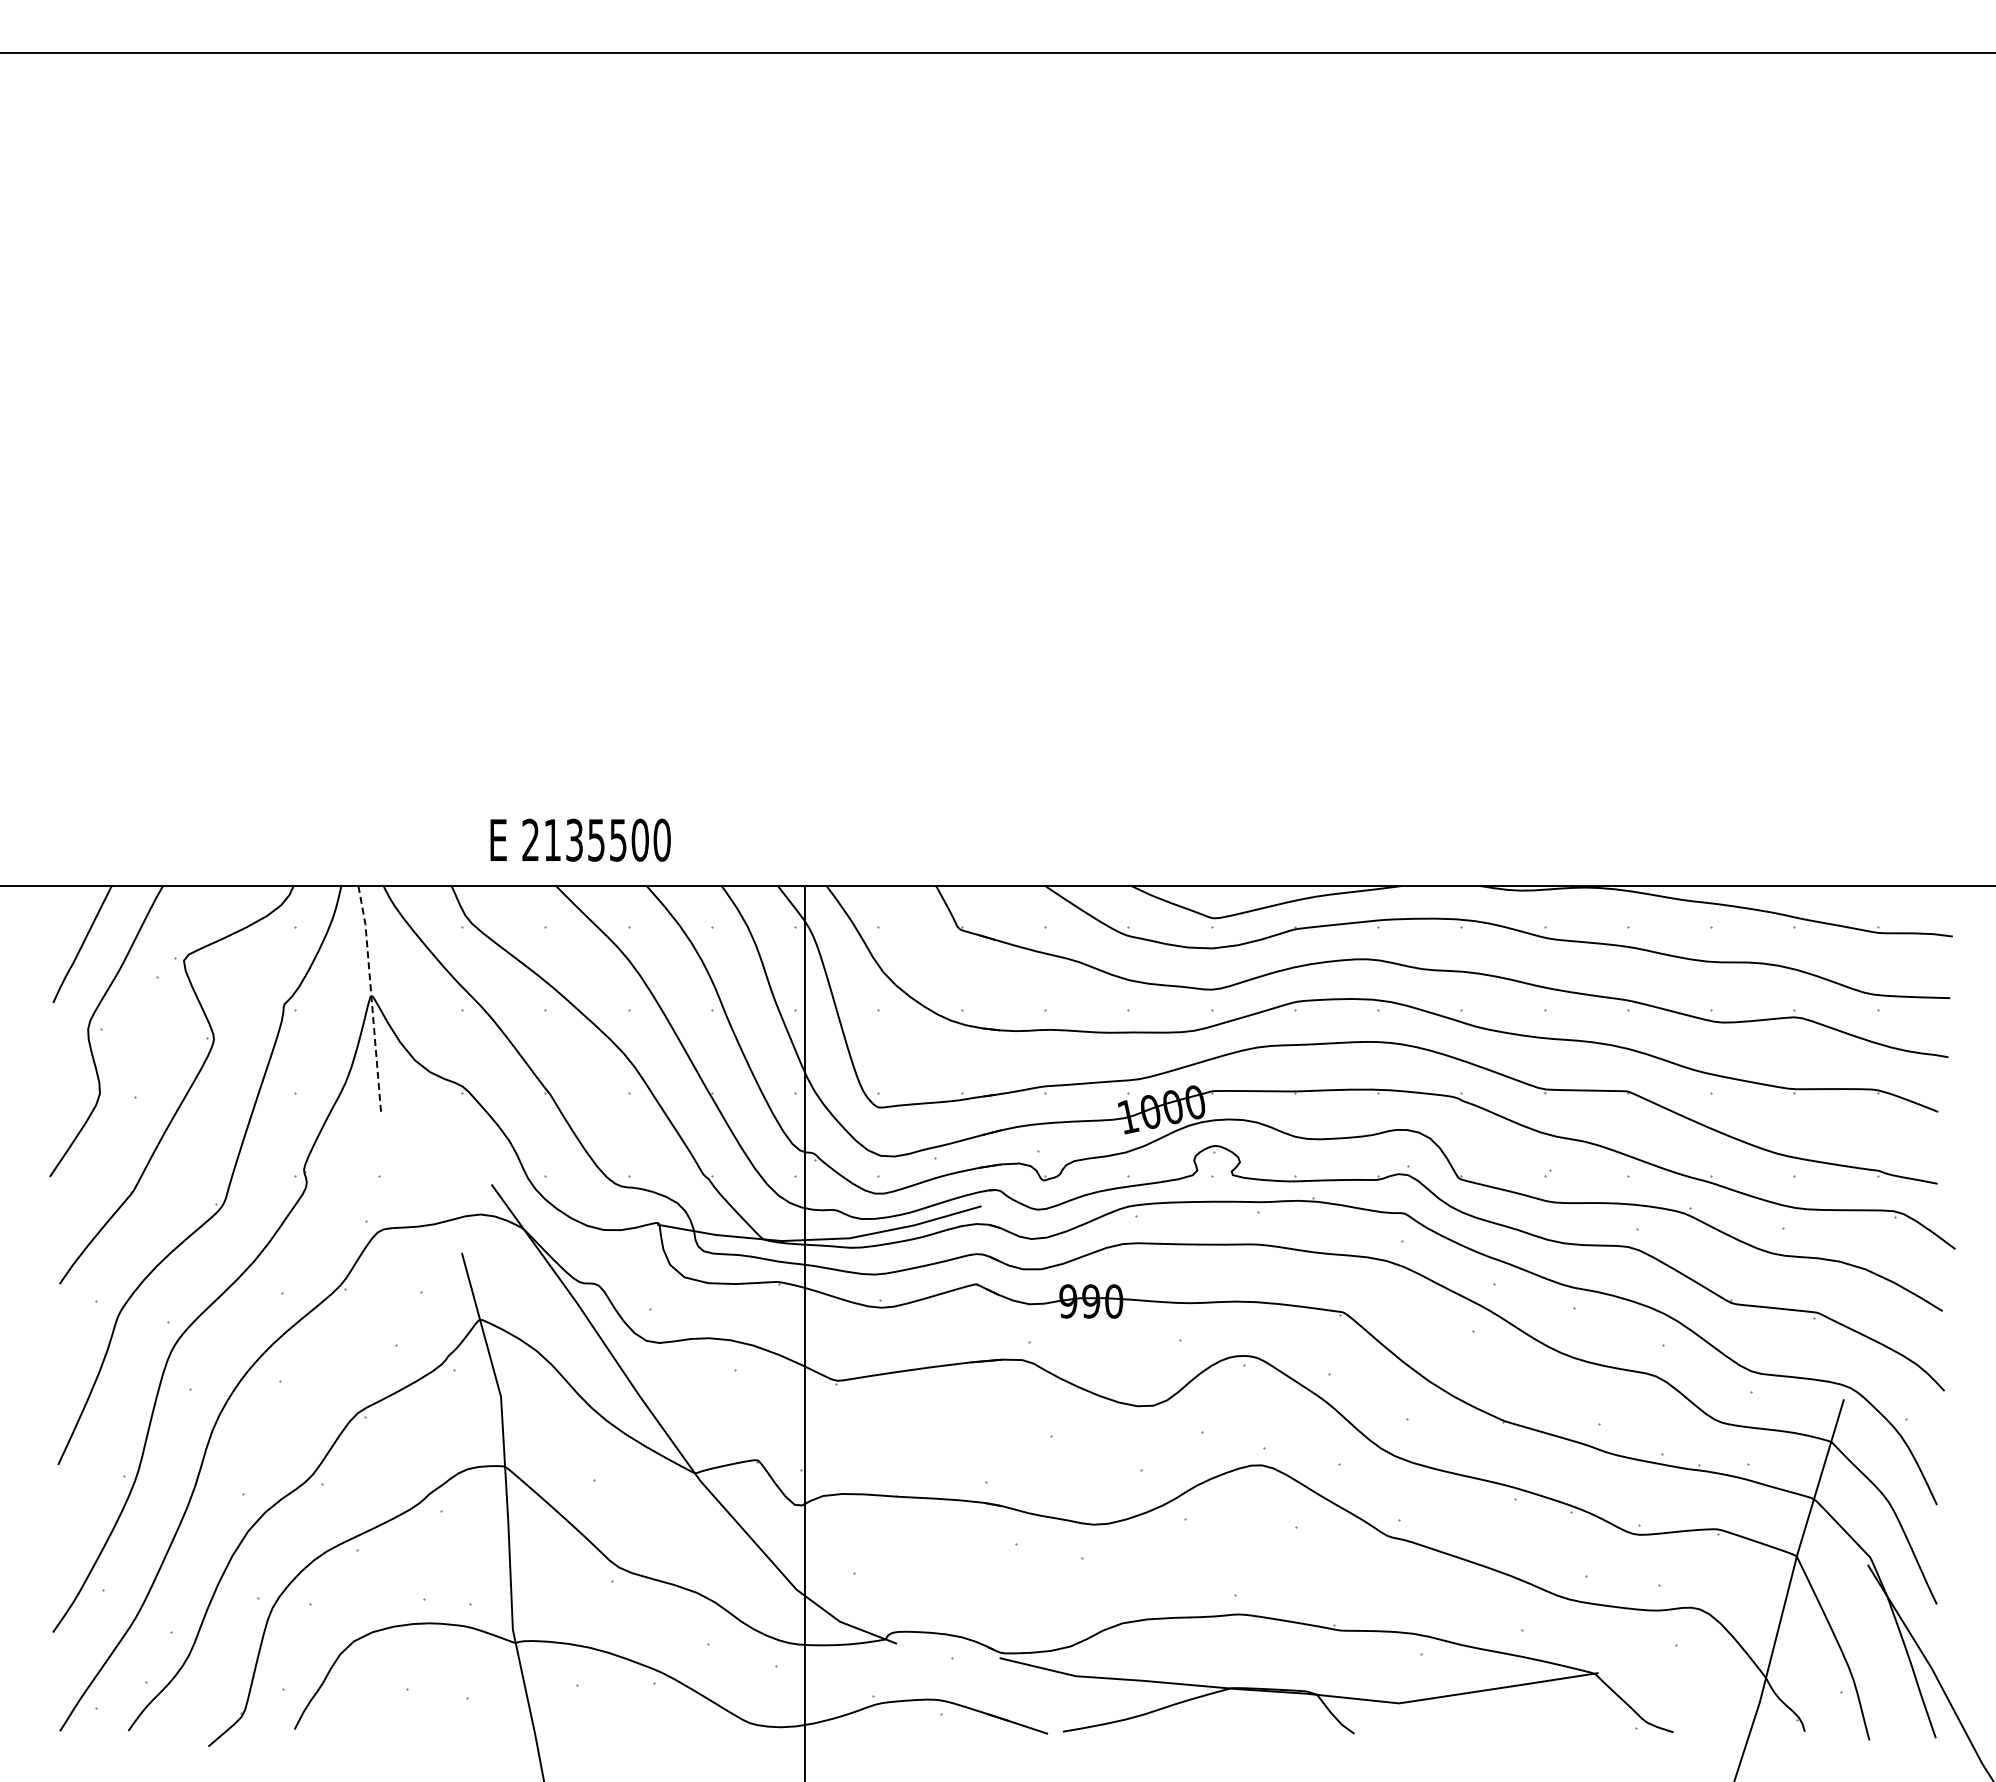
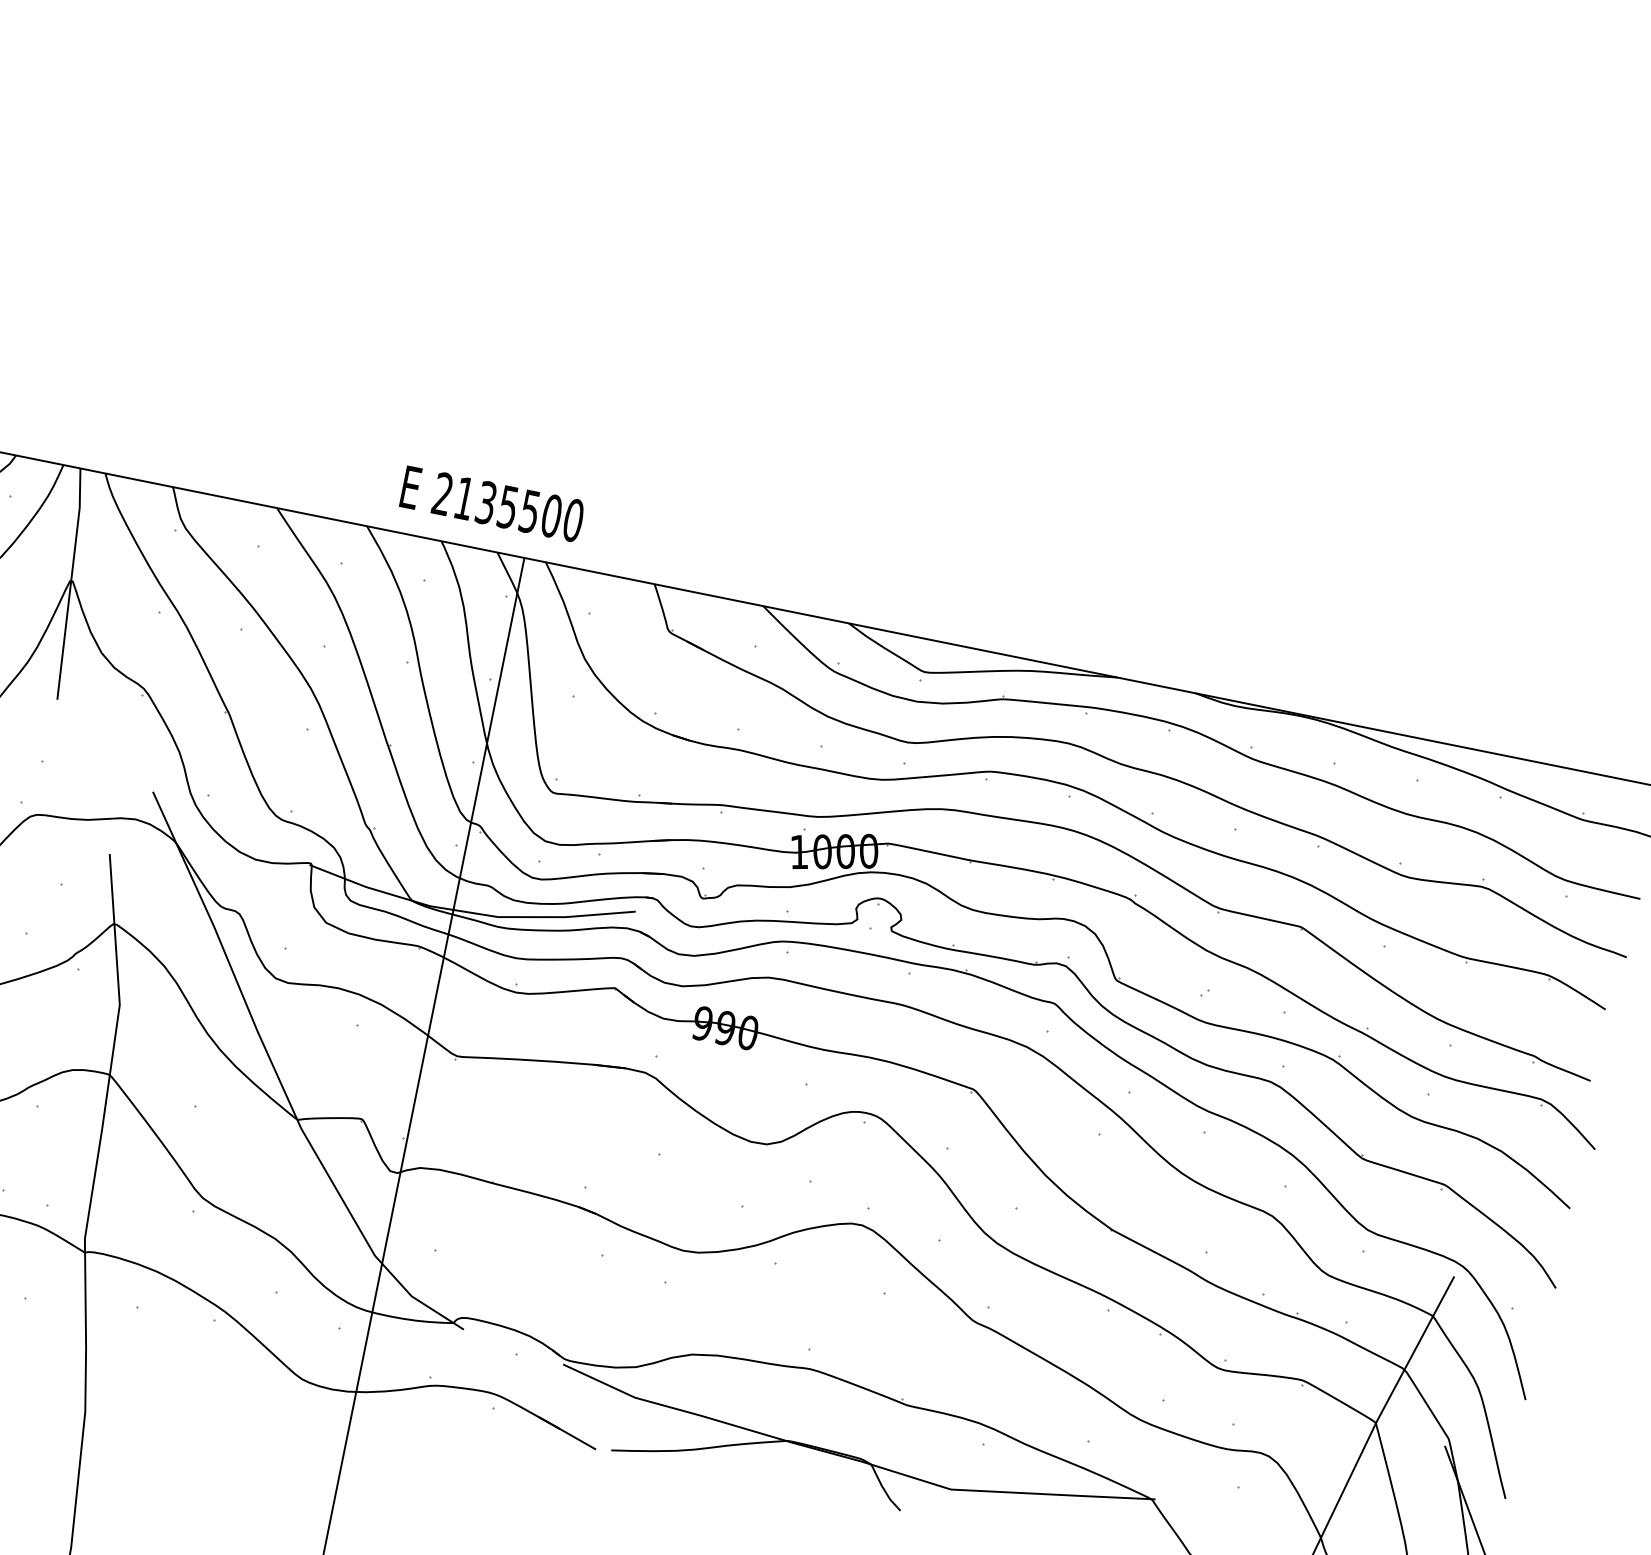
text: (580, 839) -> (492, 503), moved
line: (371, 998) -> (70, 582), dashed -> solid

